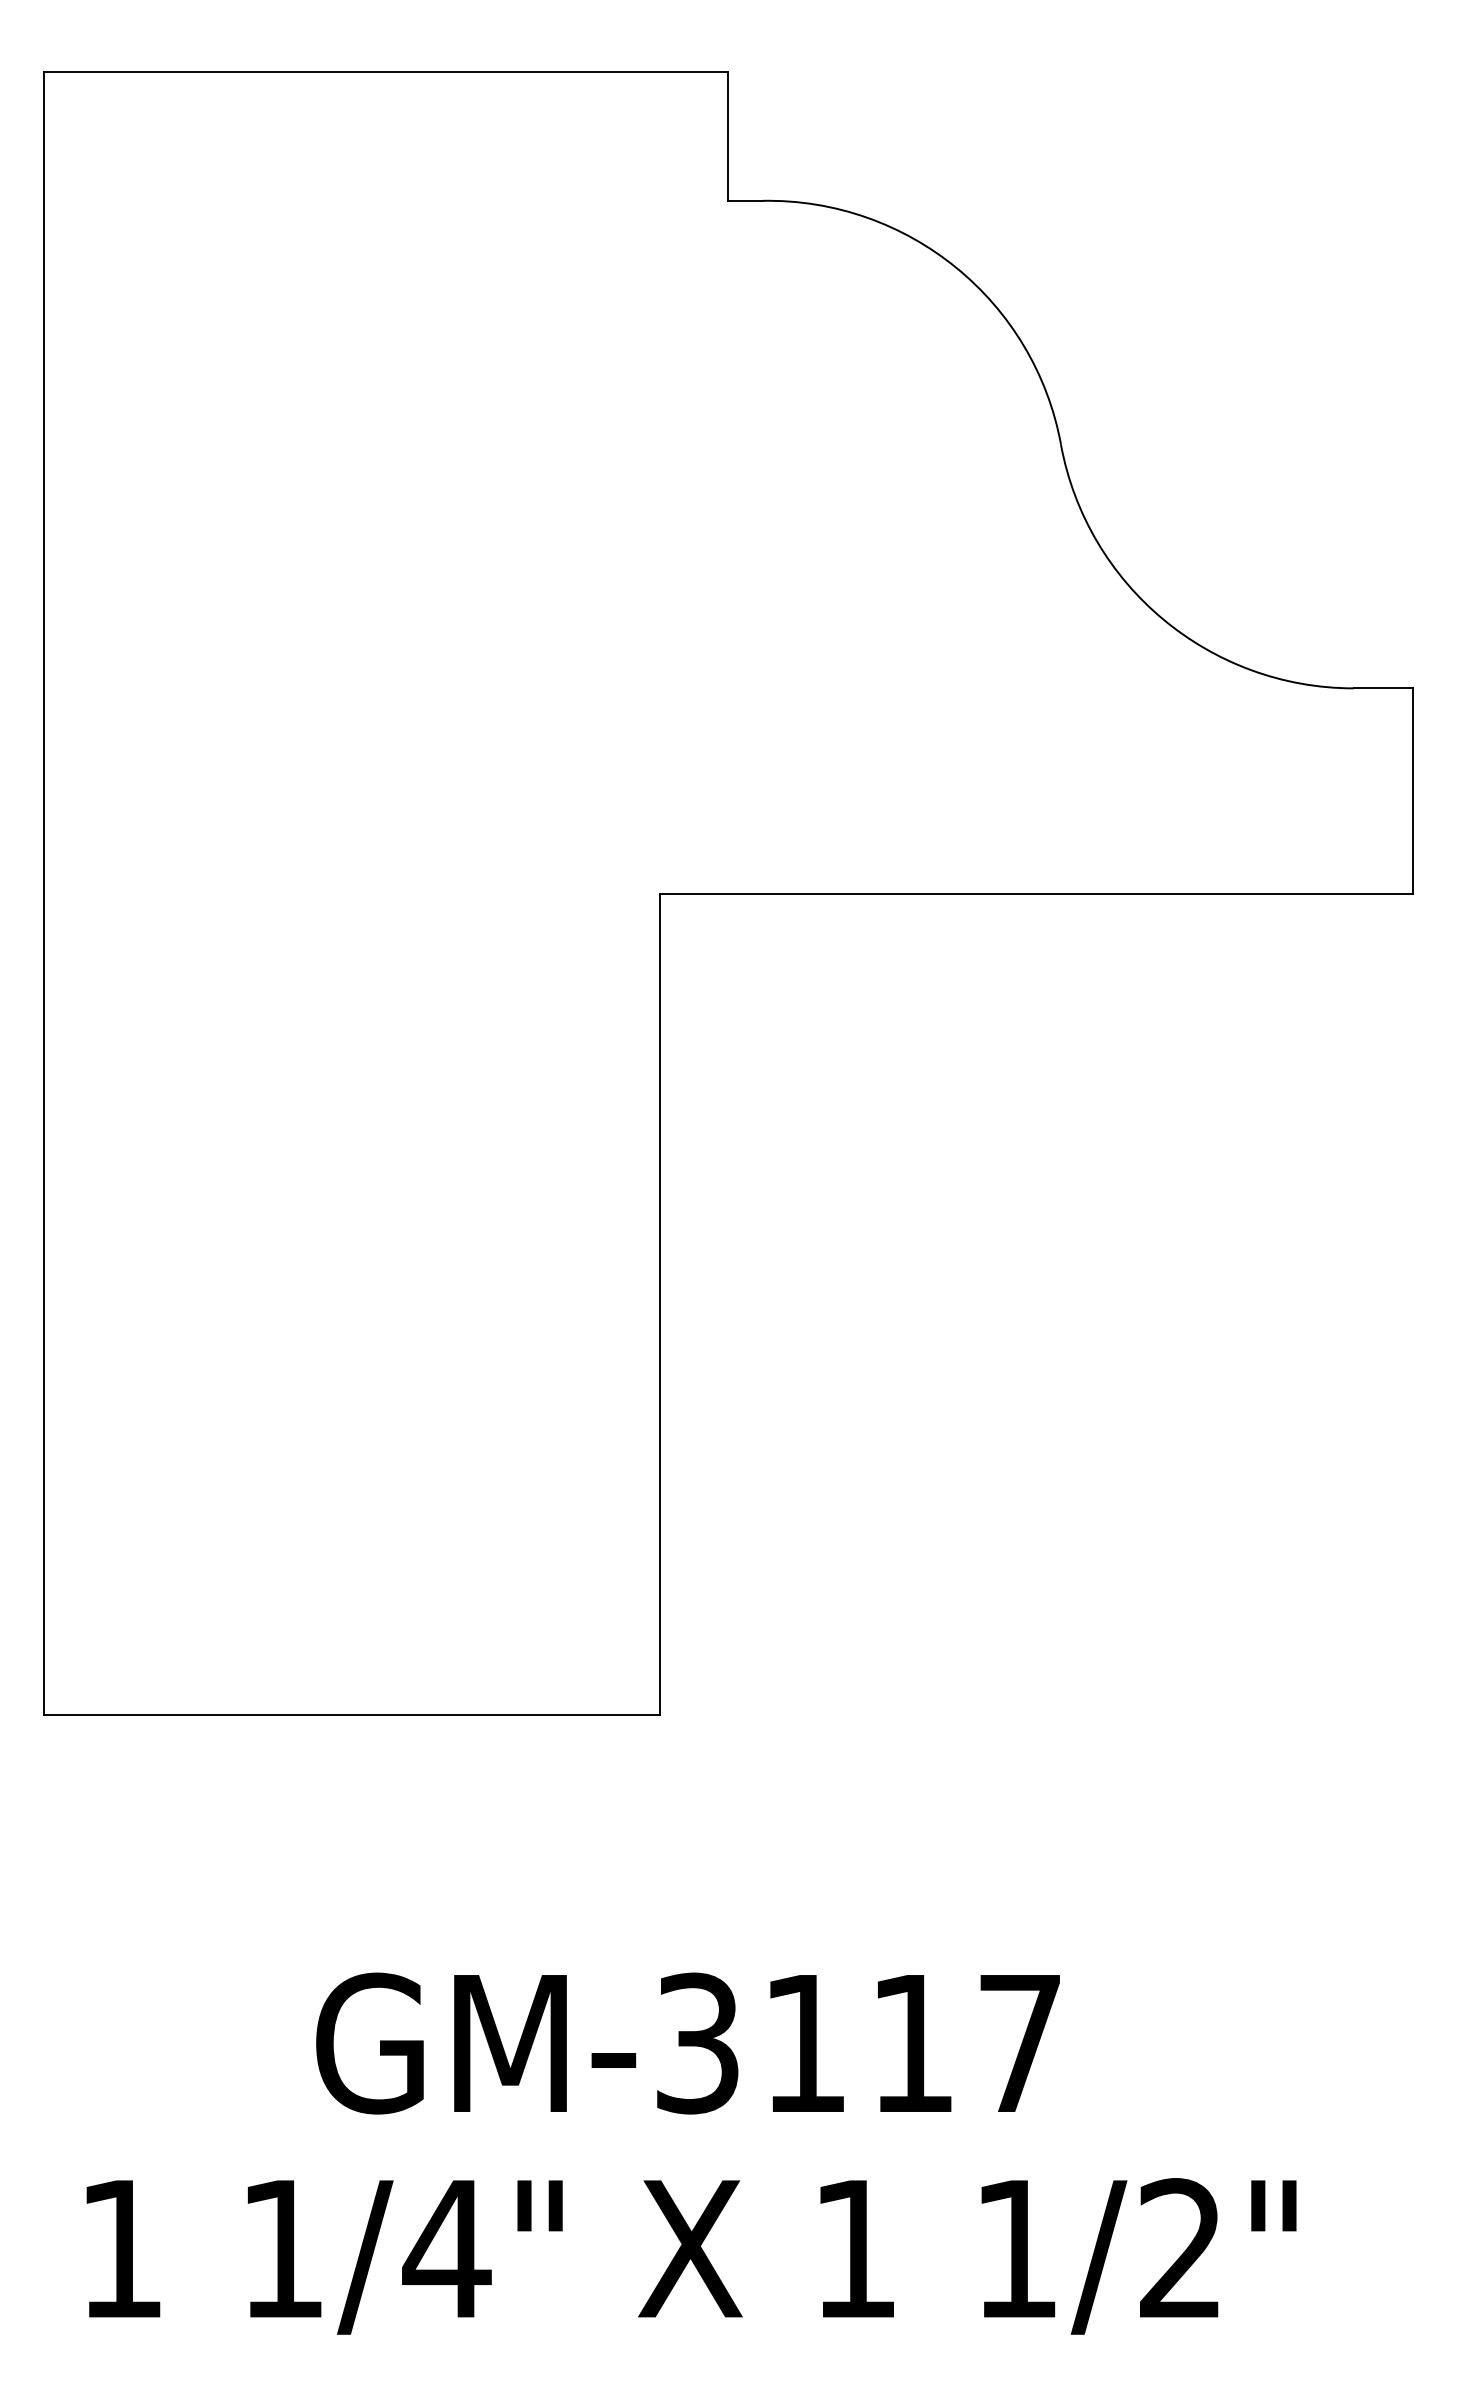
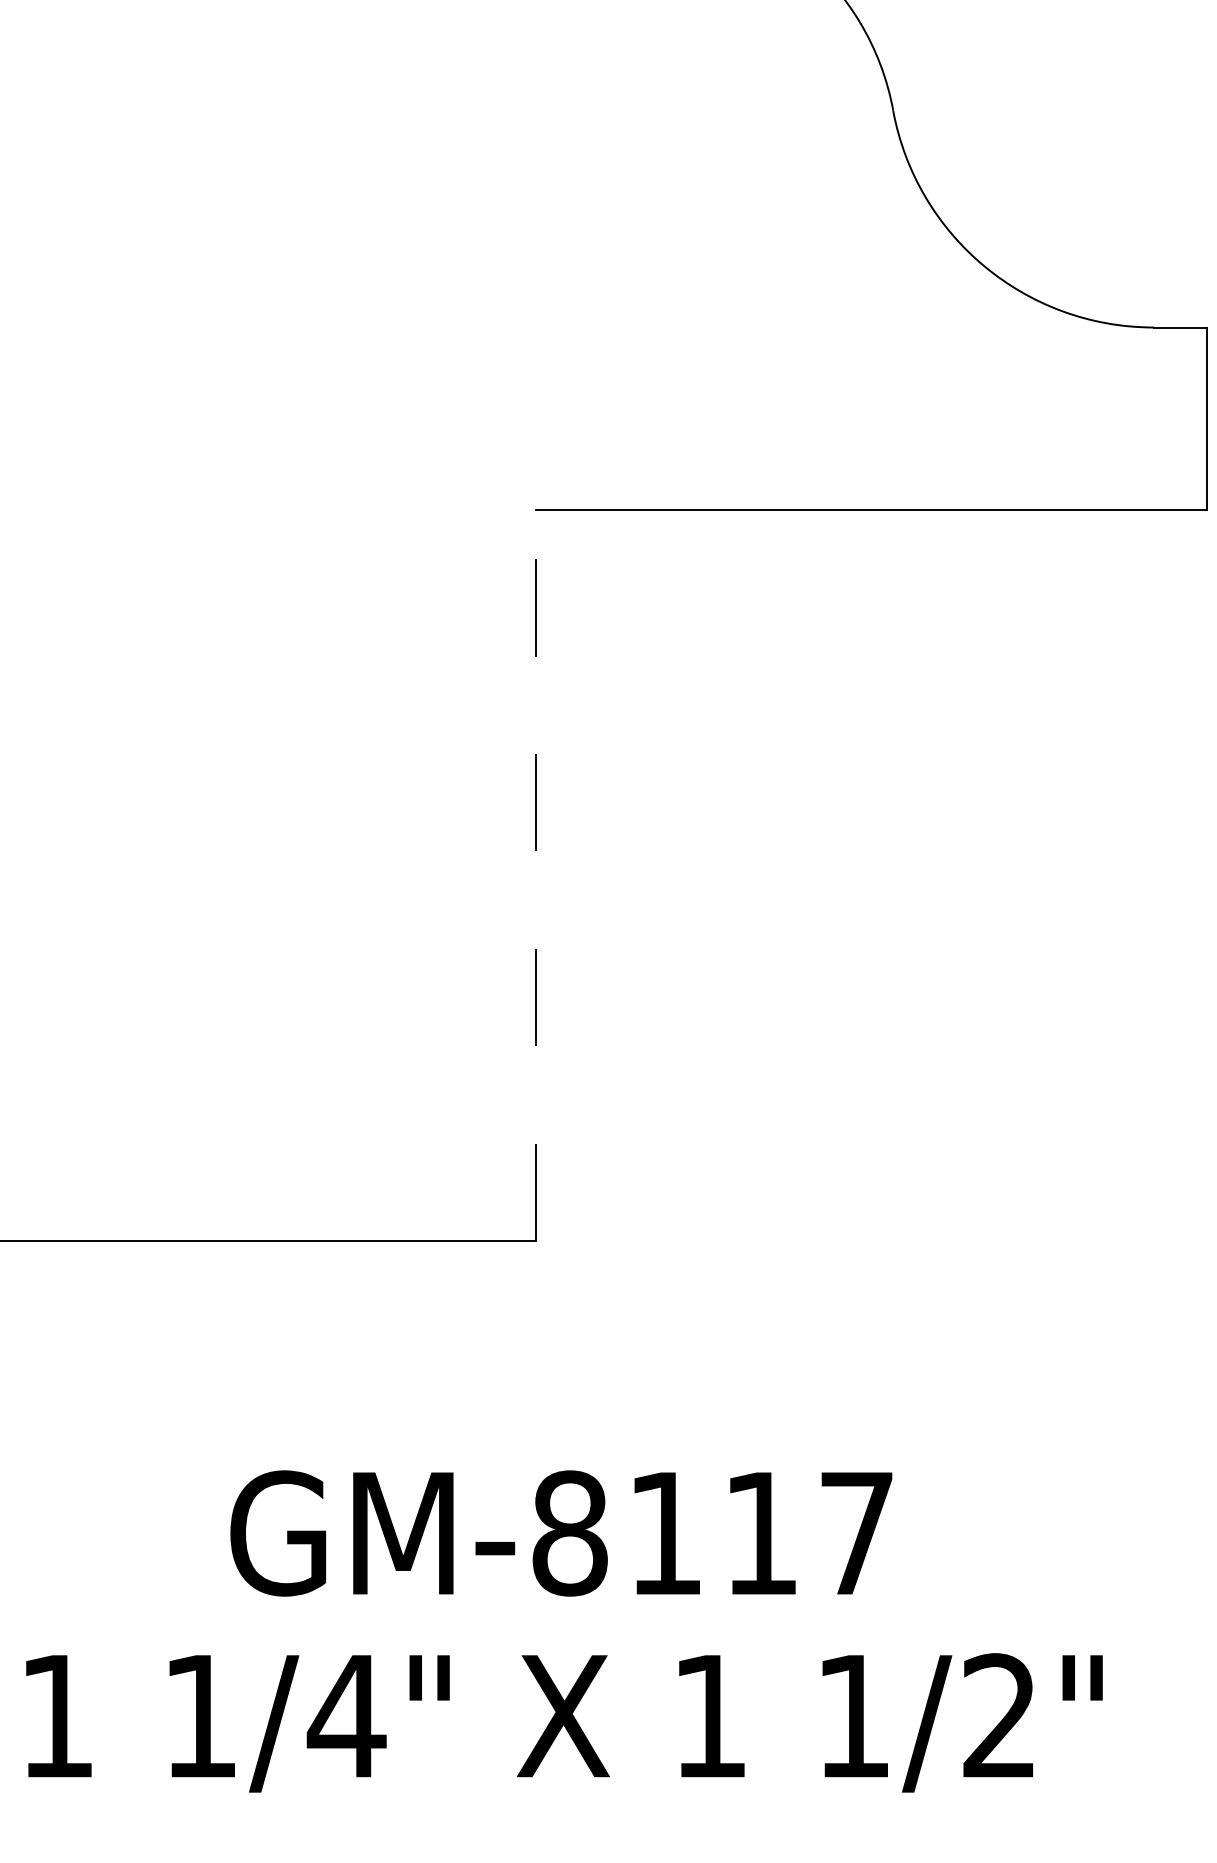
line: (660, 1304) -> (536, 875), solid -> dashed
text: (697, 2043) -> (569, 1533), GM-3117 -> GM-8117

